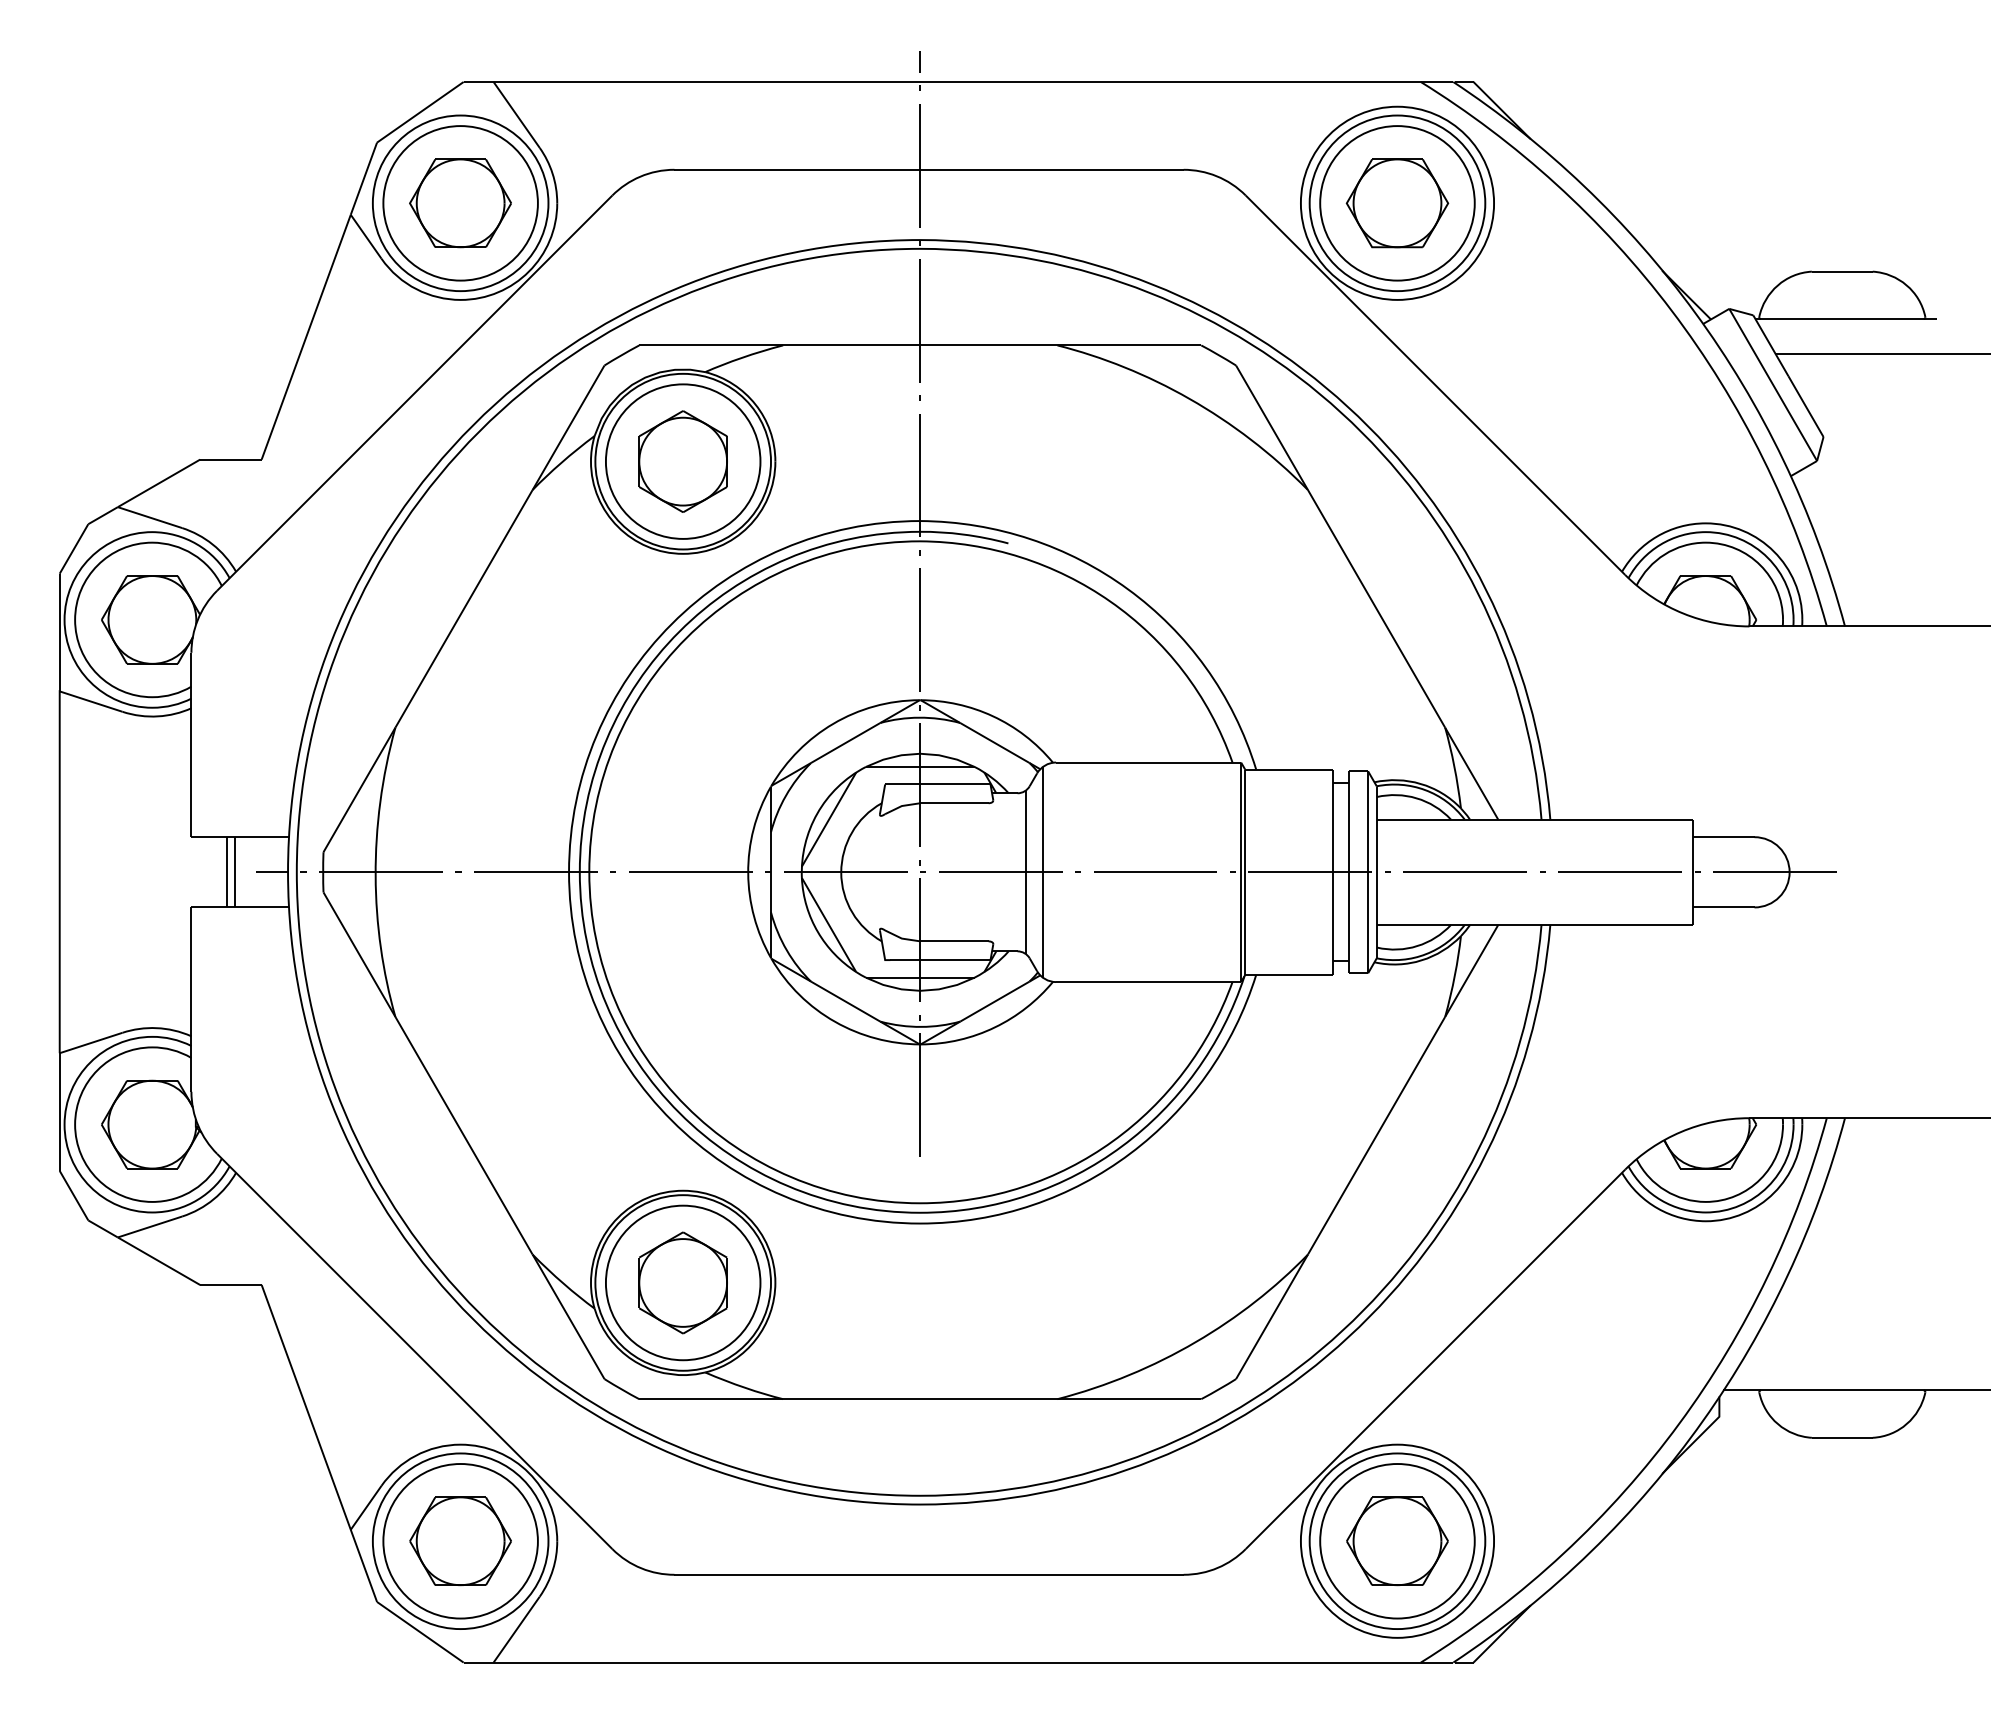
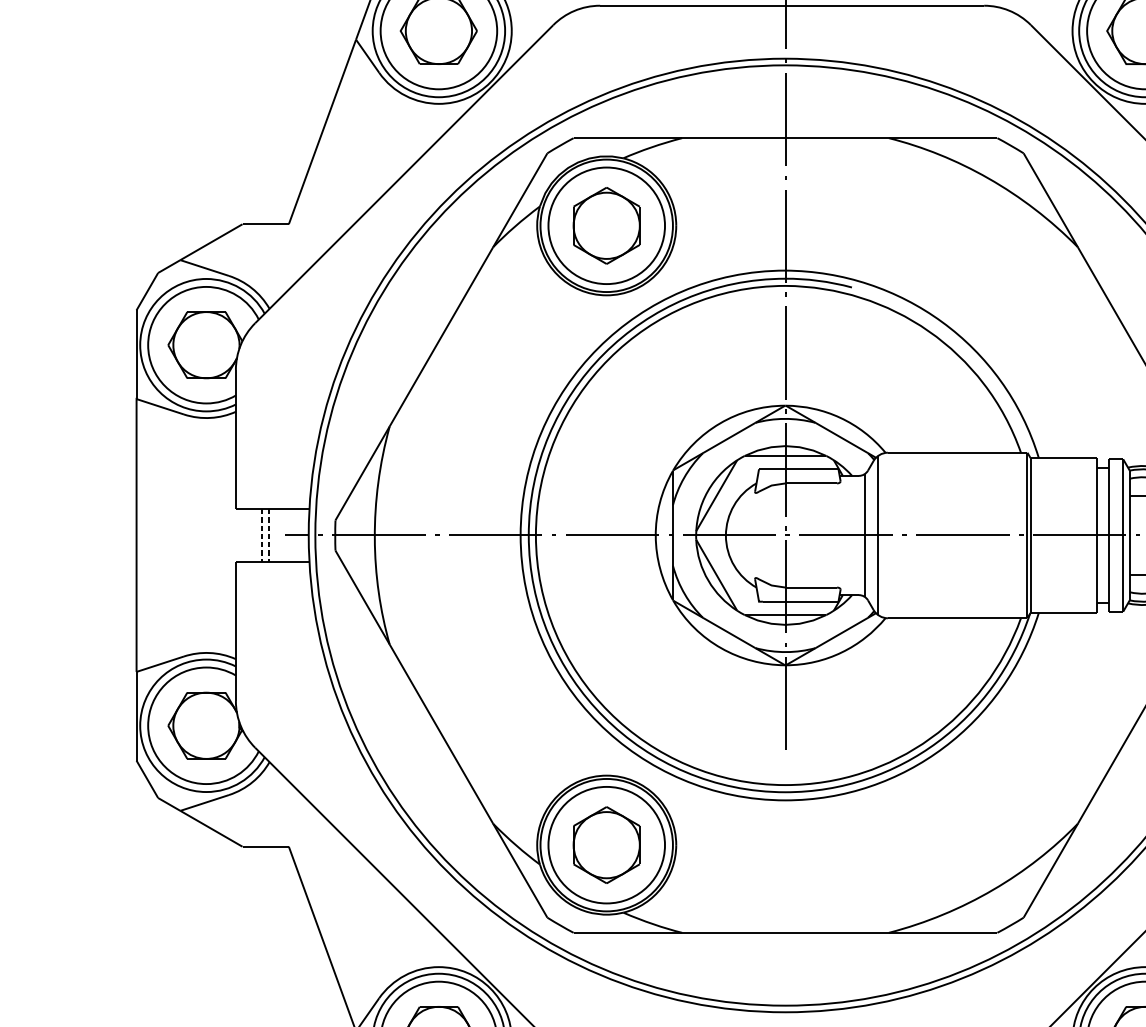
line: (226, 872) -> (262, 535), solid -> dashed
line: (235, 872) -> (269, 535), solid -> dashed

